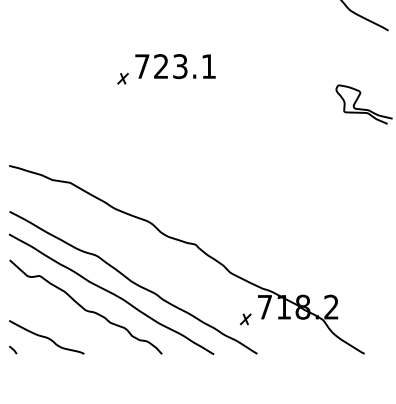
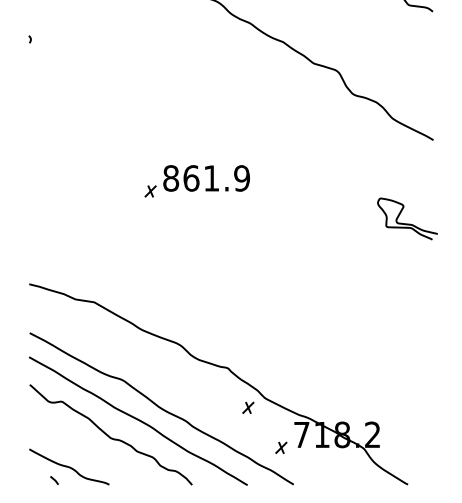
text: (175, 66) -> (206, 178), 723.1 -> 861.9
part: (214, 281) -> (248, 407), added
curve: (13, 350) -> (54, 480), moved

